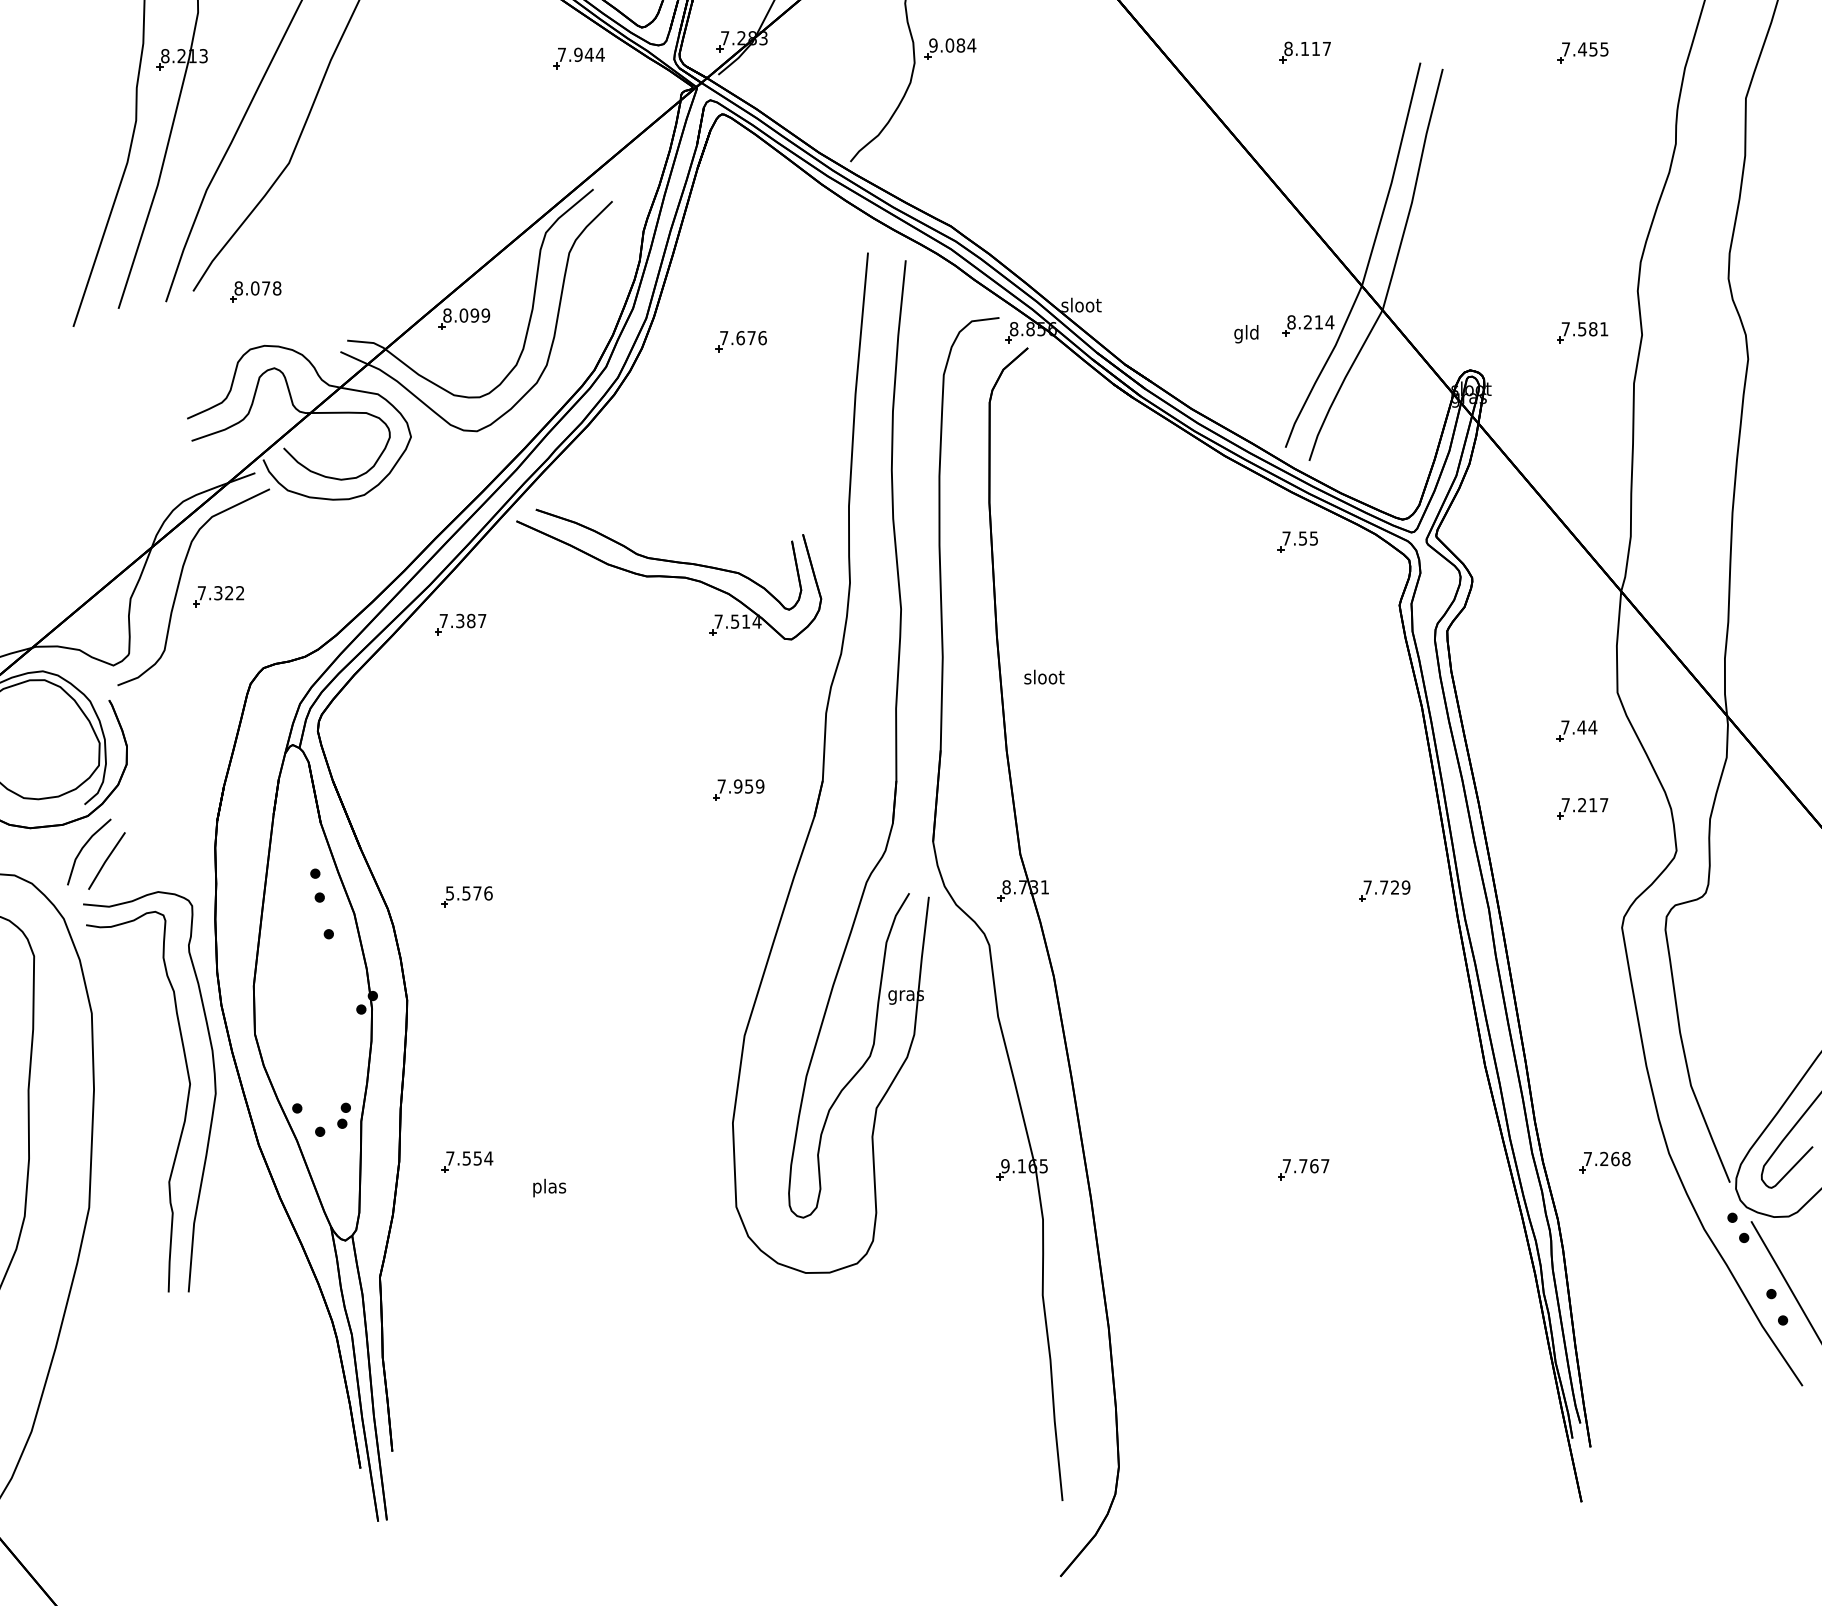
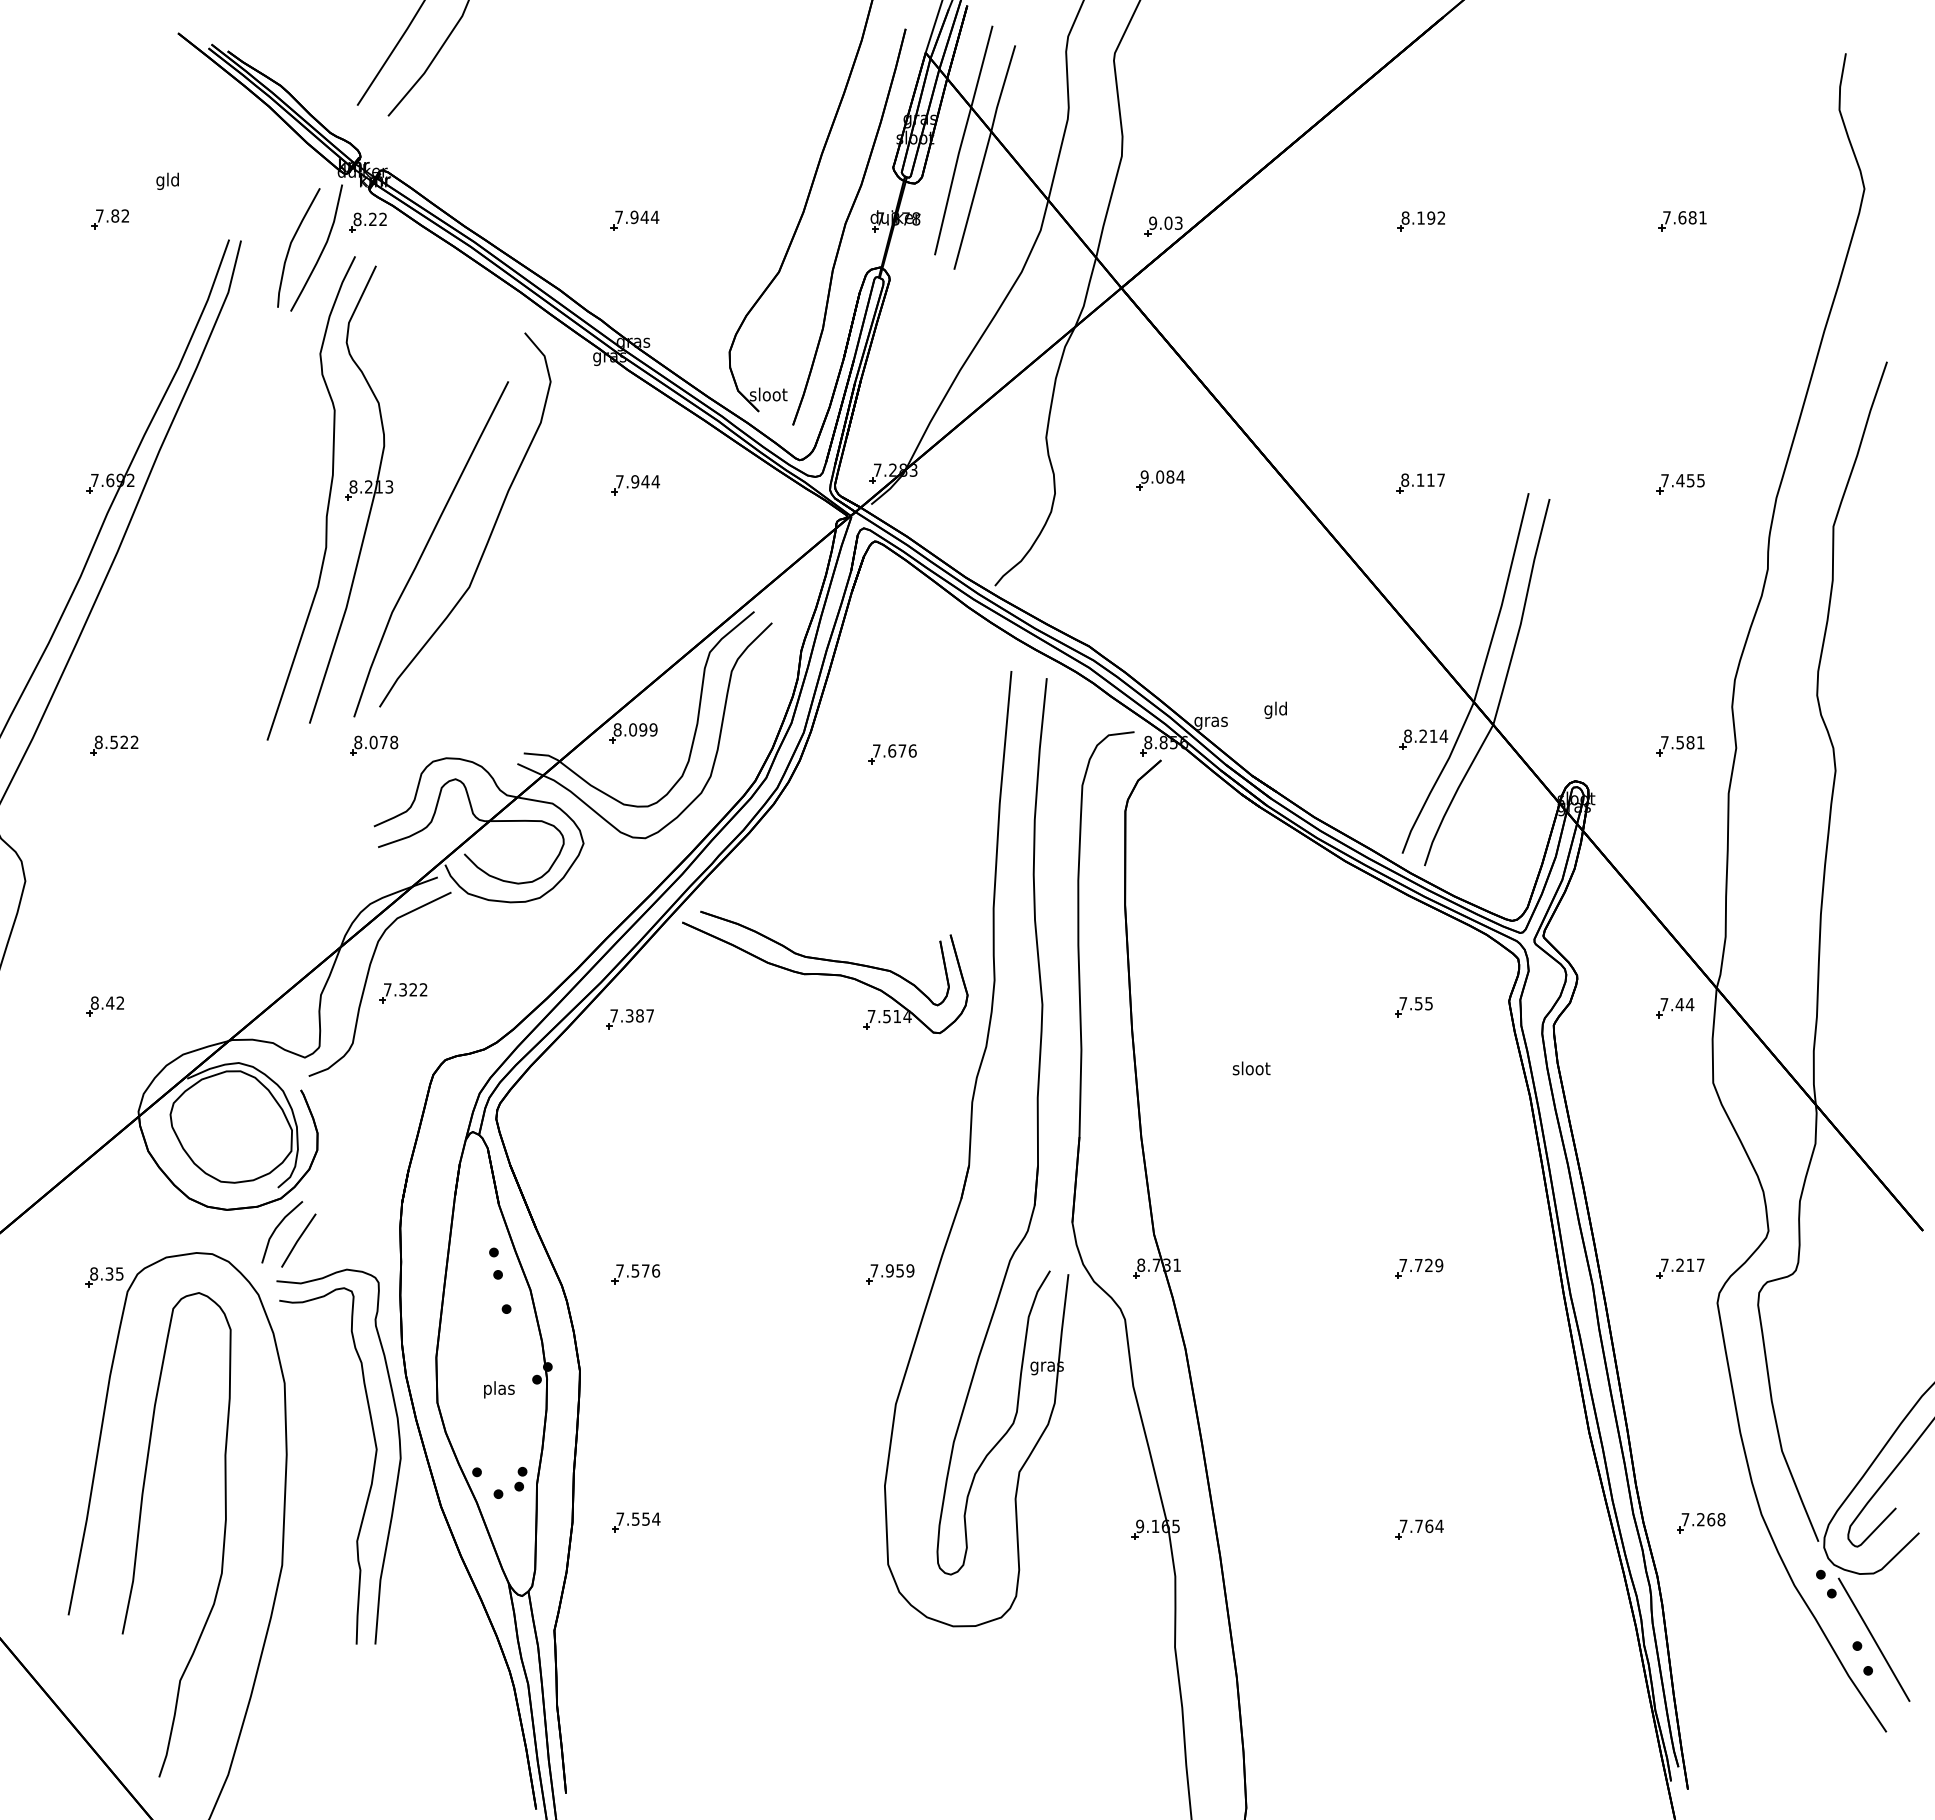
part: (950, 49) -> (1160, 480), moved
part: (578, 58) -> (635, 485), moved
part: (256, 291) -> (374, 745), moved
text: (1081, 306) -> (1211, 721), sloot -> gras
text: (1246, 333) -> (1275, 709), moved
part: (1297, 542) -> (1413, 1007), moved
text: (1044, 677) -> (1251, 1068), moved
part: (1577, 731) -> (1675, 1008), moved
part: (738, 790) -> (890, 1274), moved
part: (1582, 808) -> (1680, 1268), moved
part: (1384, 890) -> (1419, 1268), moved
text: (449, 892) -> (619, 1270), 5.576 -> 7.576
text: (1325, 1165) -> (1439, 1525), 7.767 -> 7.764
text: (549, 1187) -> (499, 1389), moved

